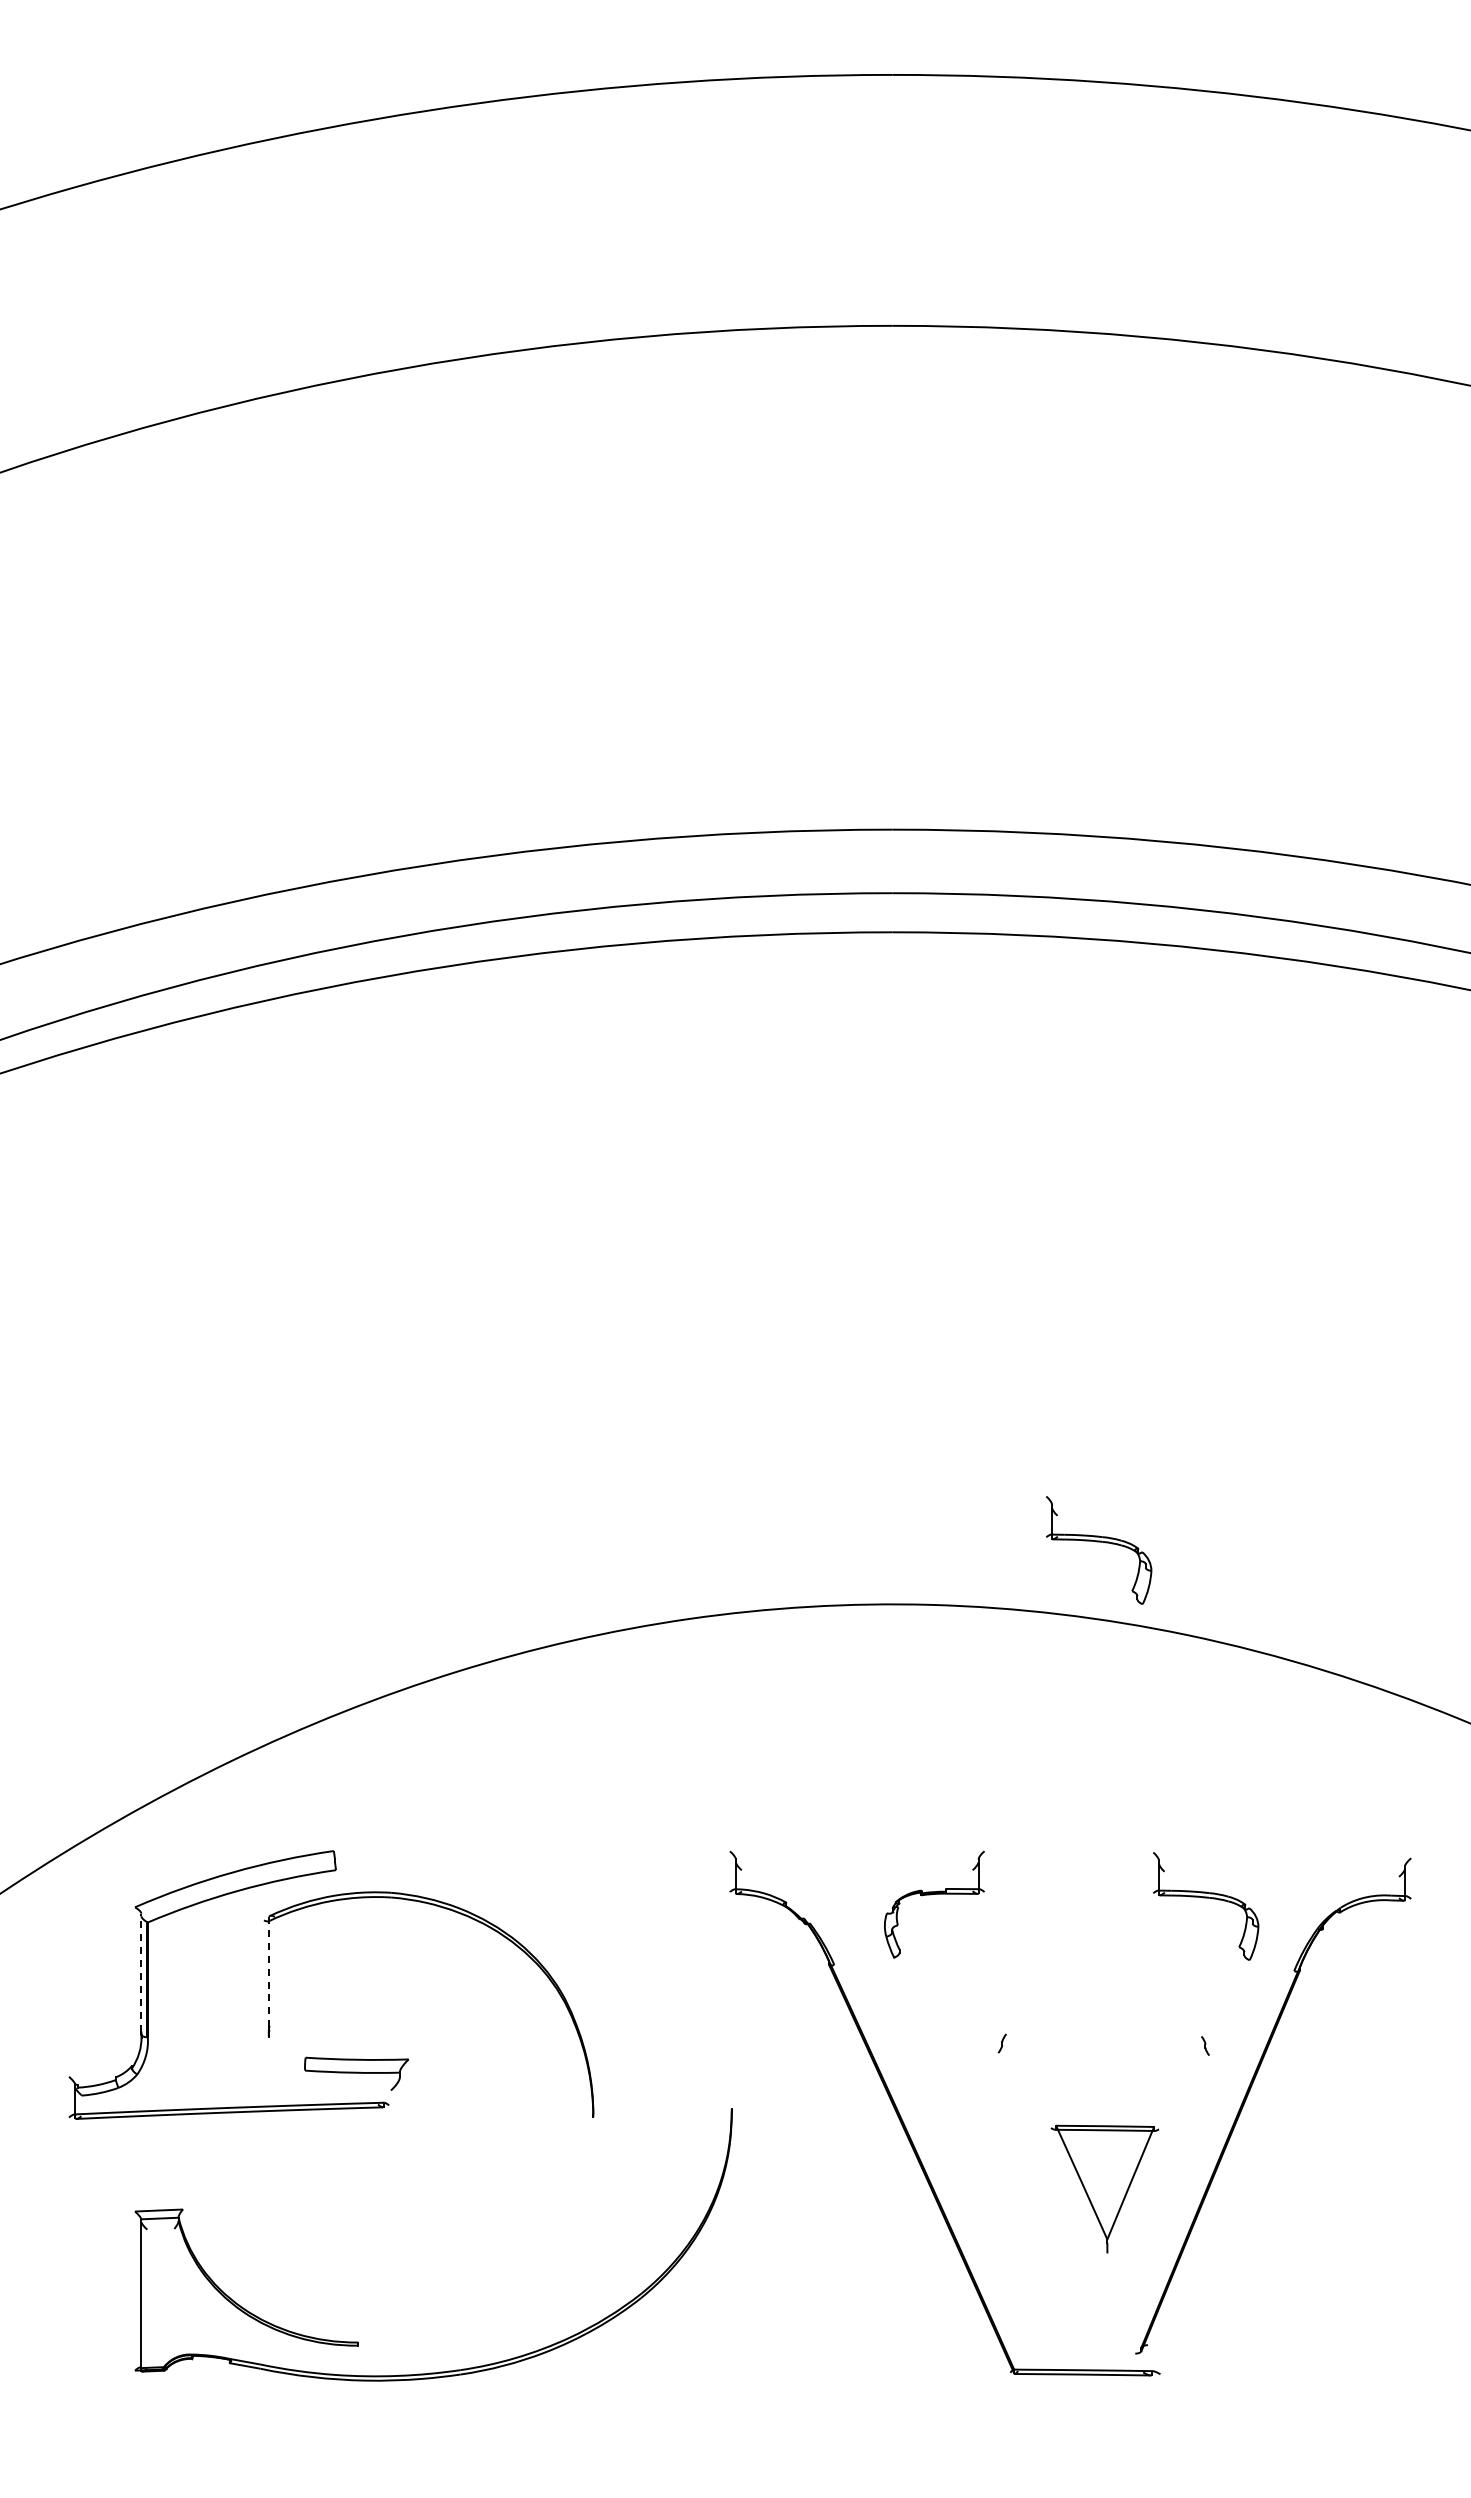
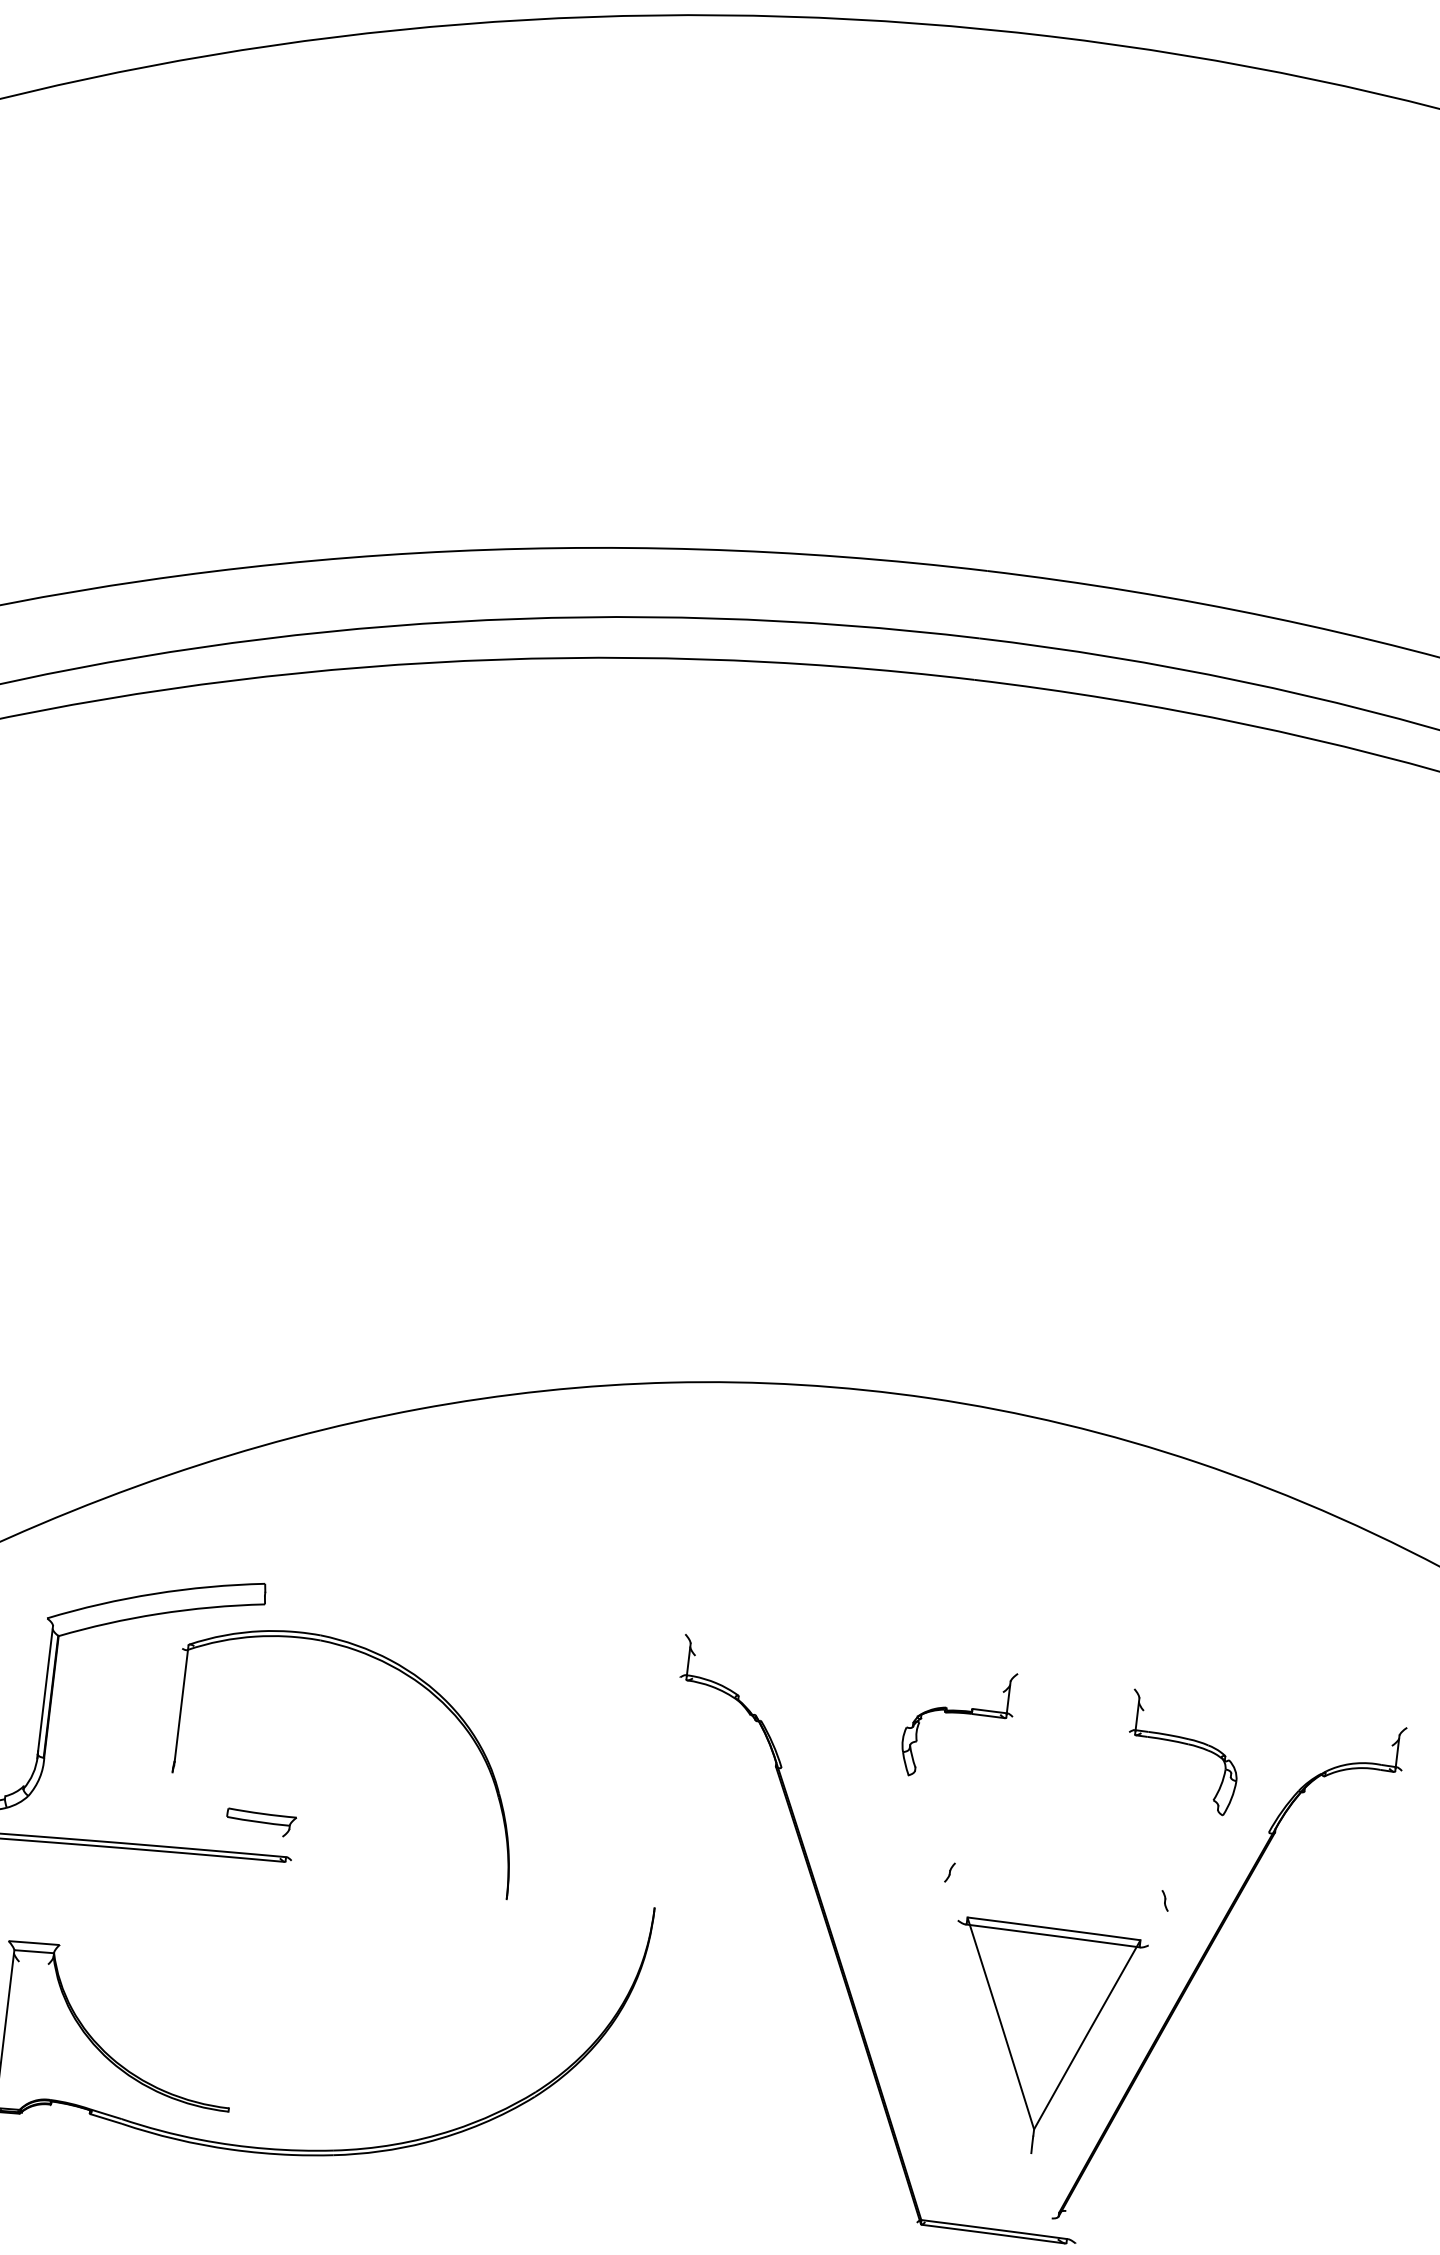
part: (1099, 1542) -> (1116, 1353), removed
part: (931, 1895) -> (956, 1714), moved
line: (269, 1971) -> (181, 1703), dashed -> solid
line: (141, 1972) -> (45, 1688), dashed -> solid
part: (356, 2073) -> (261, 1822), size x0.62
part: (1104, 2189) -> (1039, 2040), size x1.67

